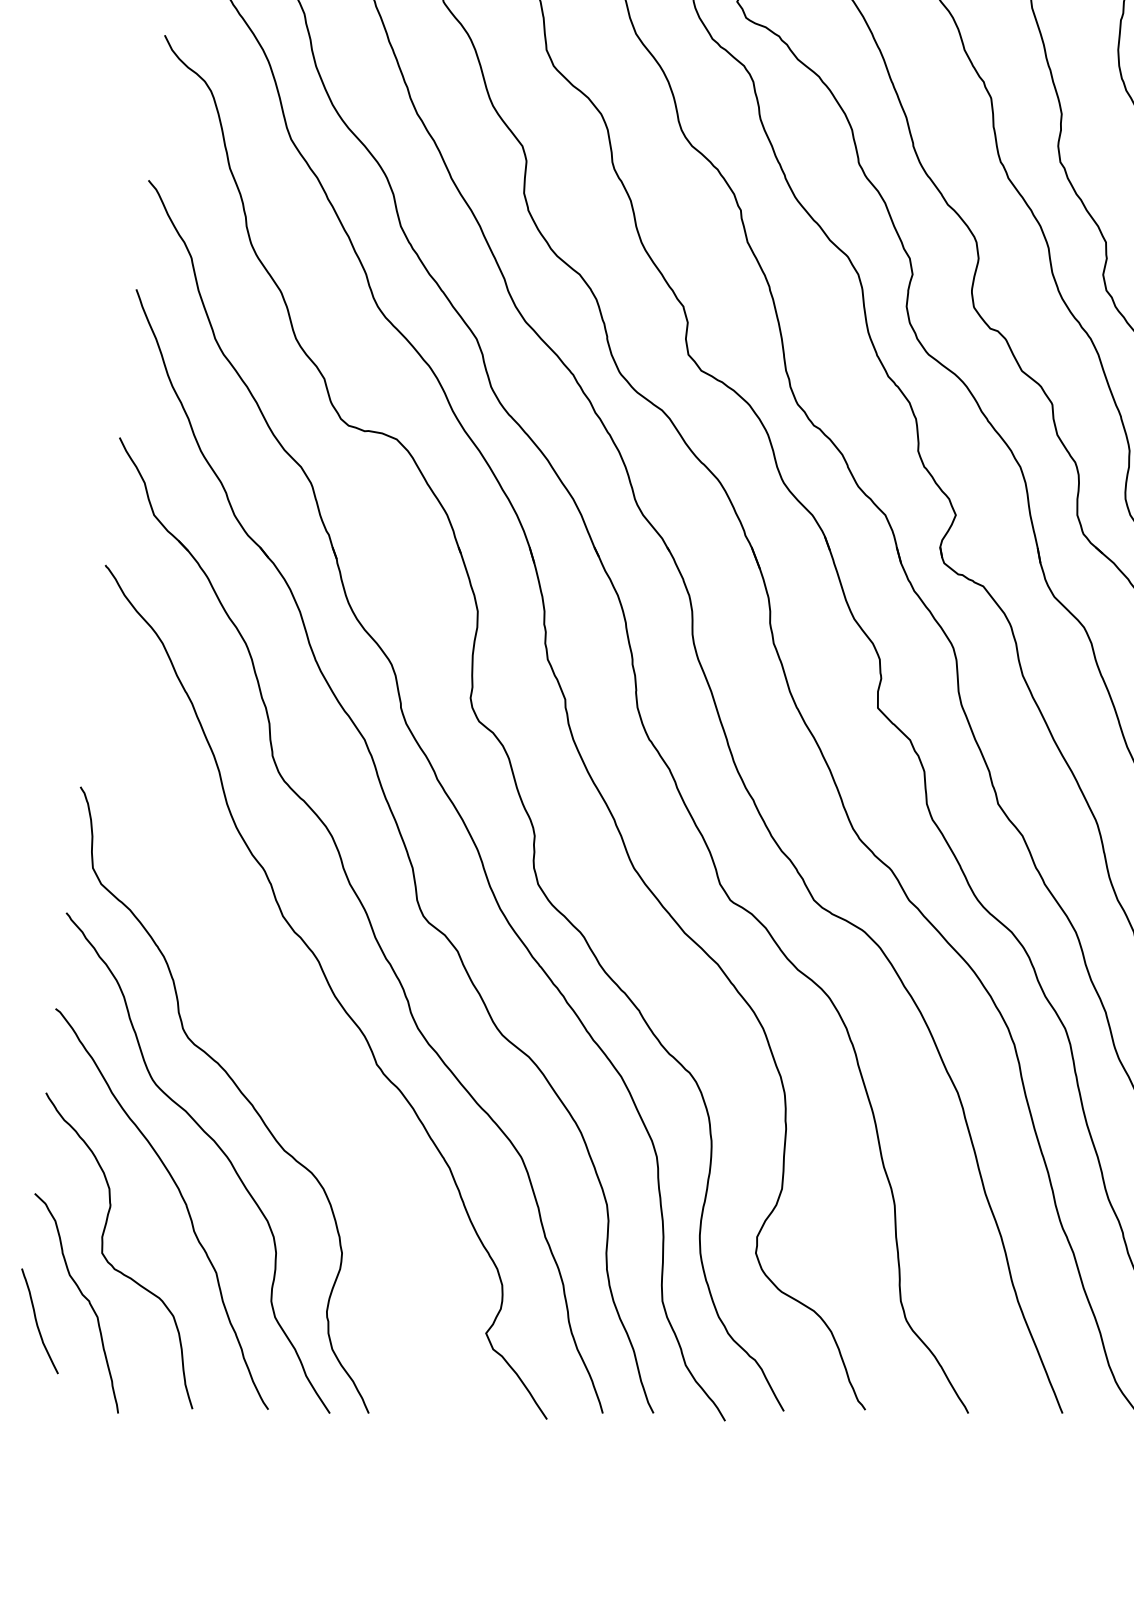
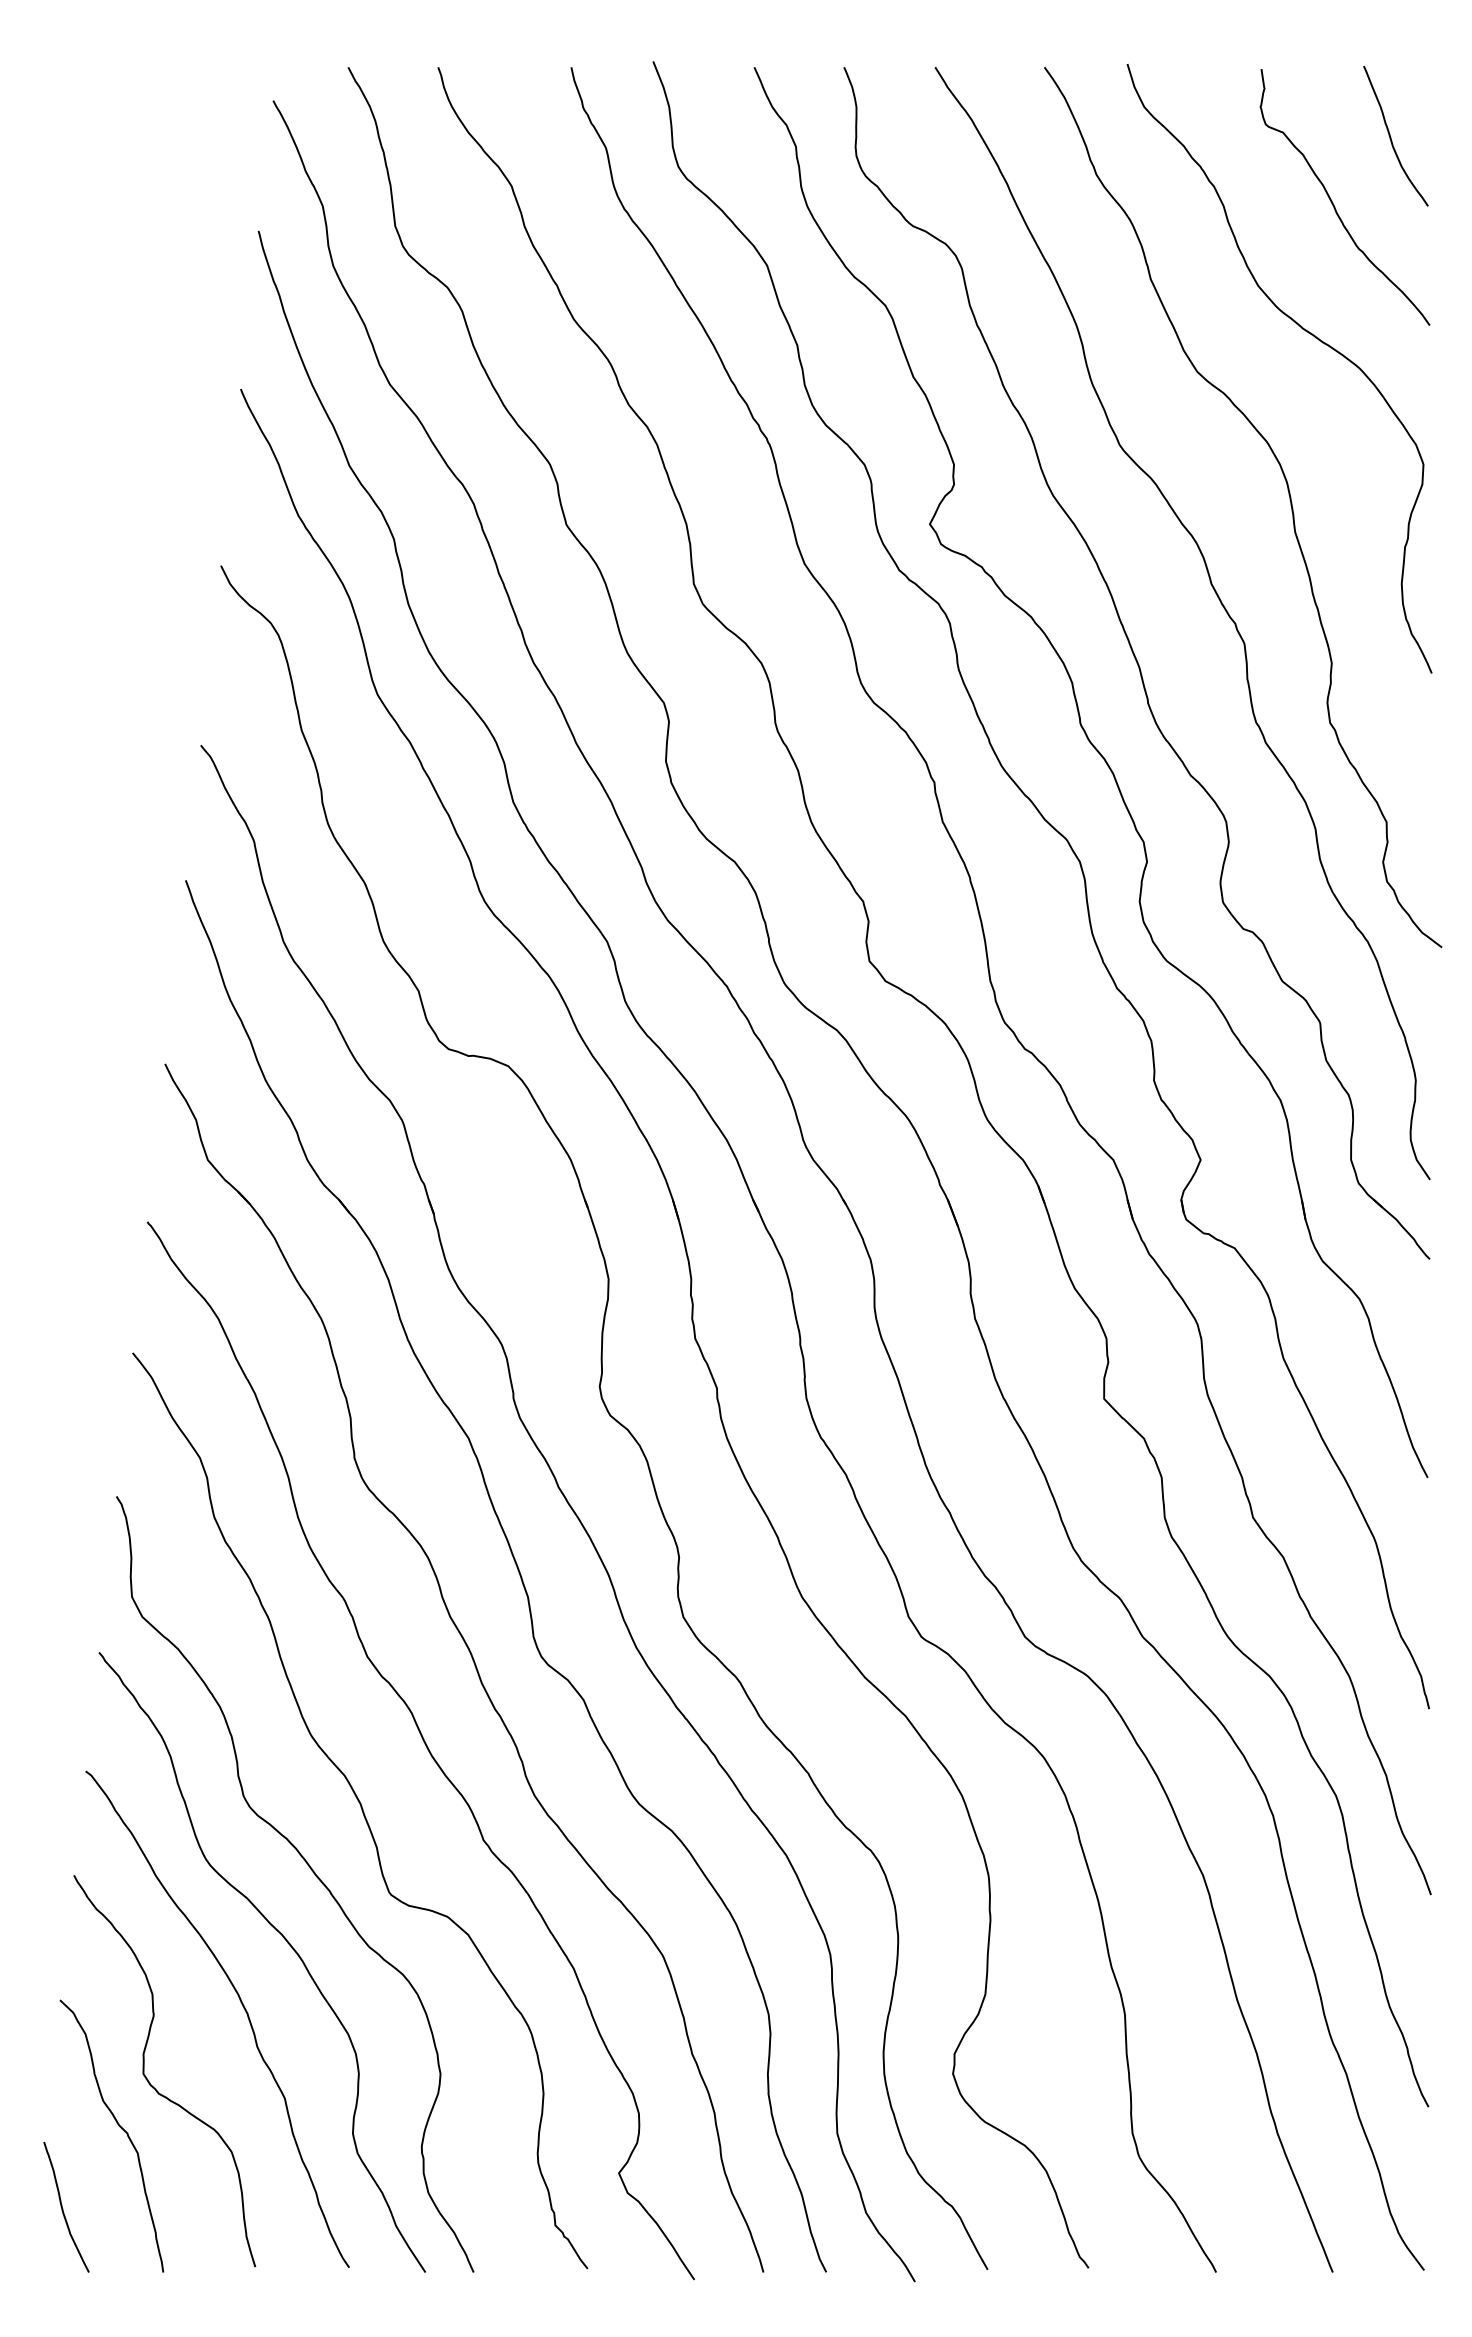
curve: (278, 1040) -> (361, 1810), added
curve: (37, 1322) -> (63, 2208), moved

